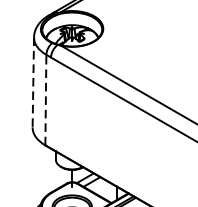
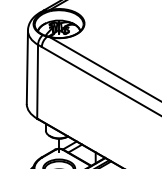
line: (33, 82) -> (27, 67), dashed -> solid
line: (45, 99) -> (37, 81), dashed -> solid

